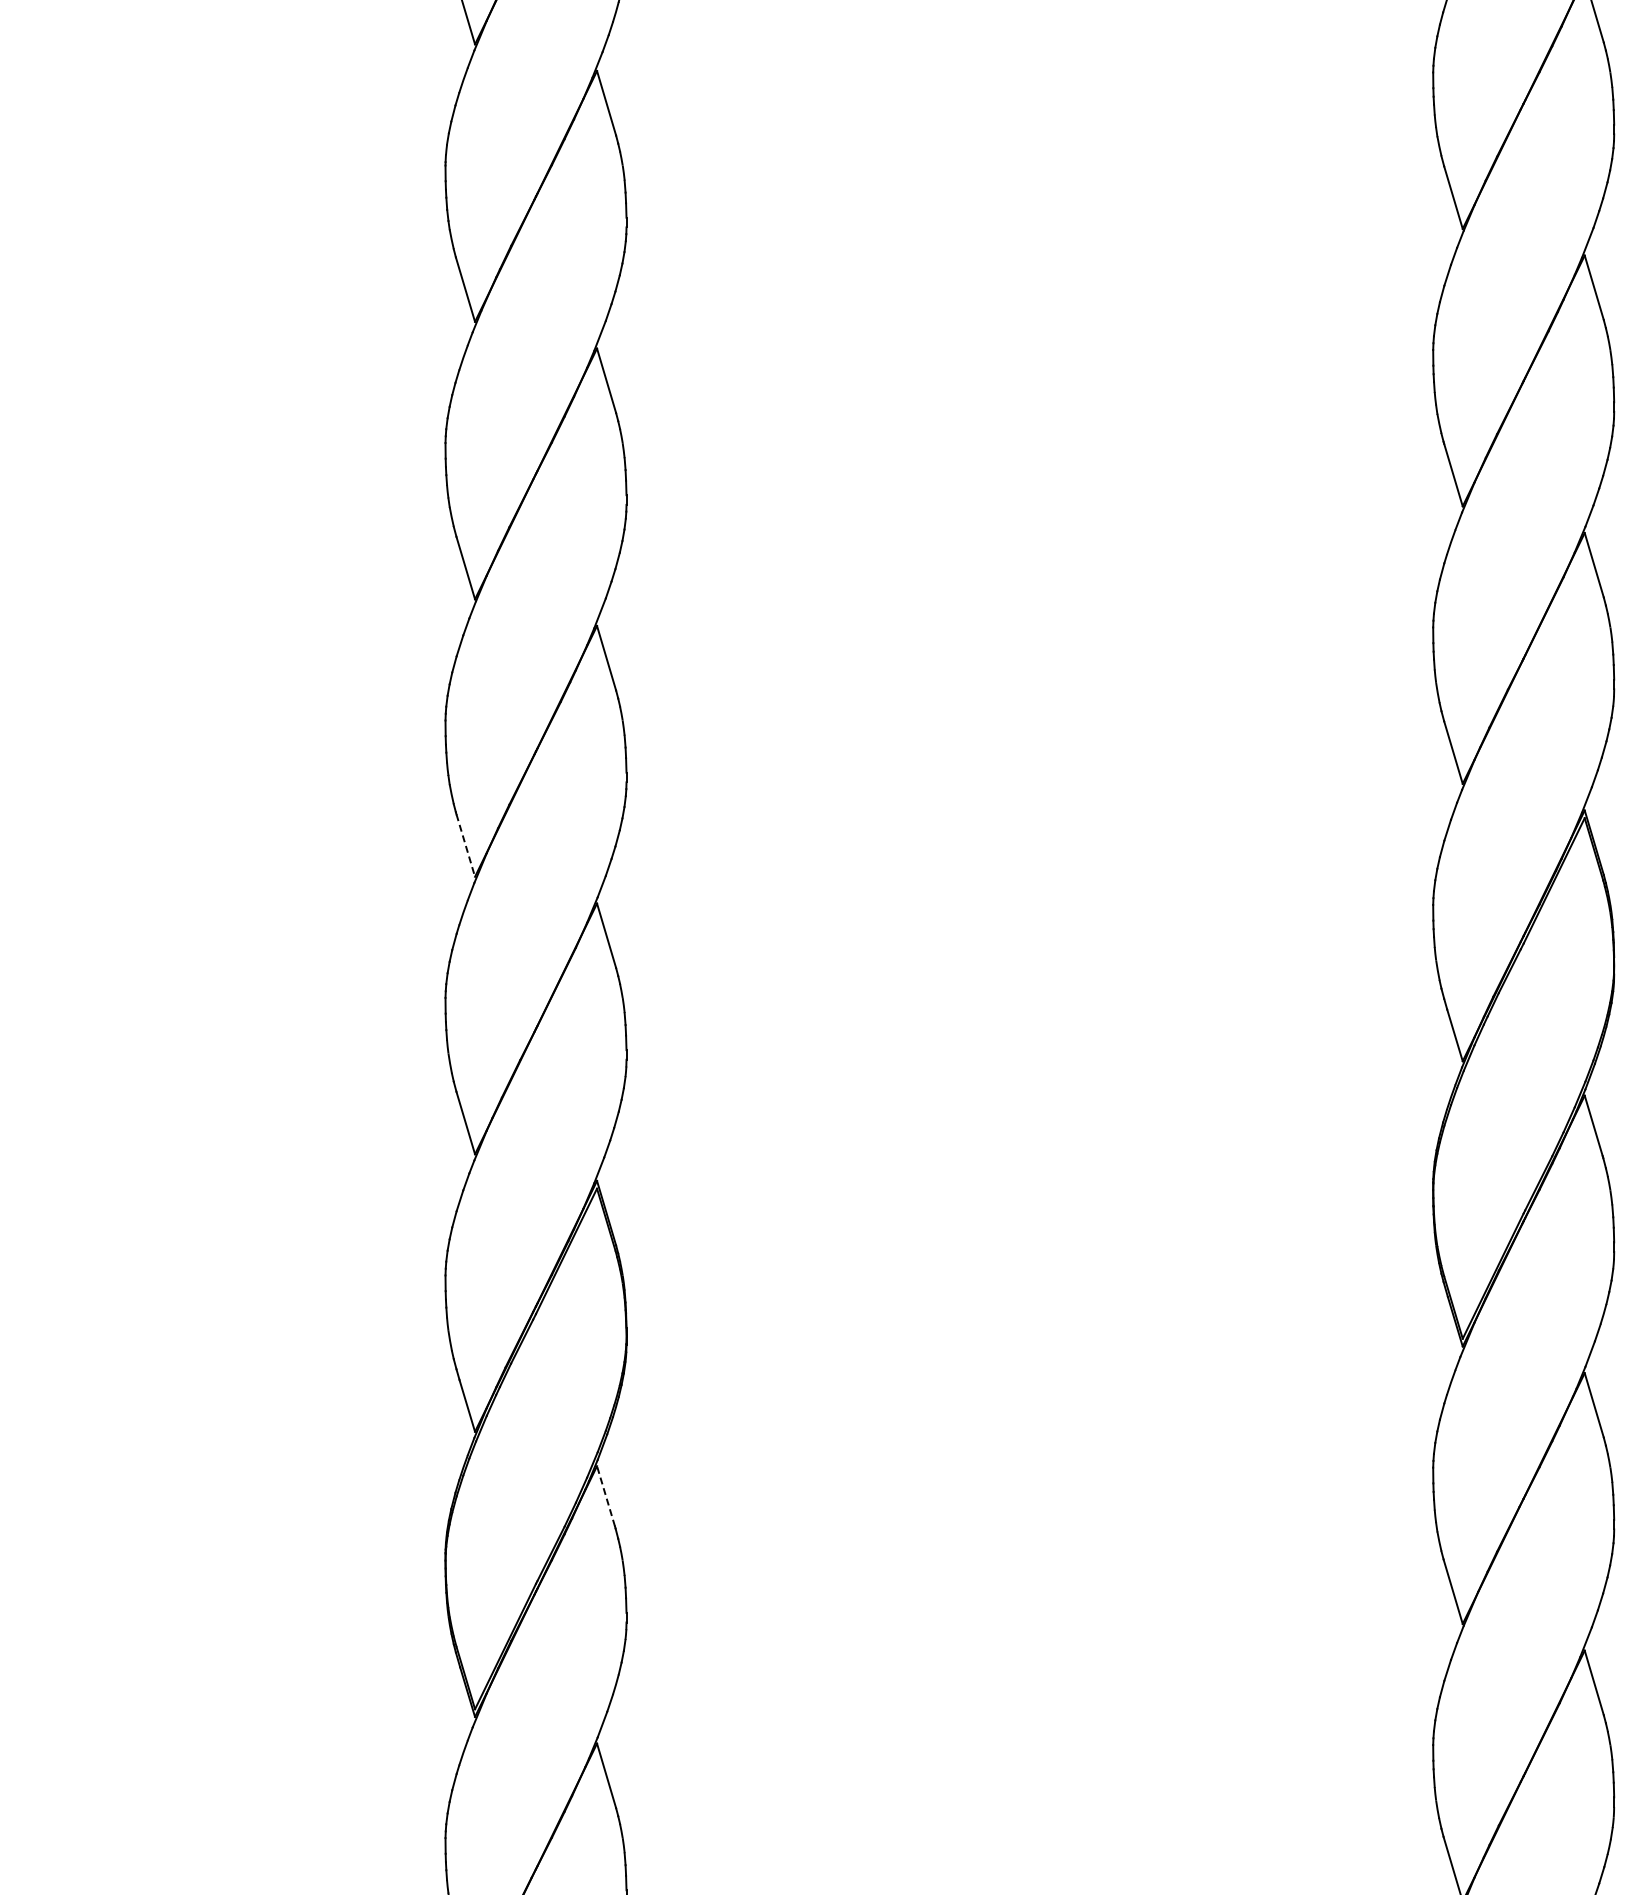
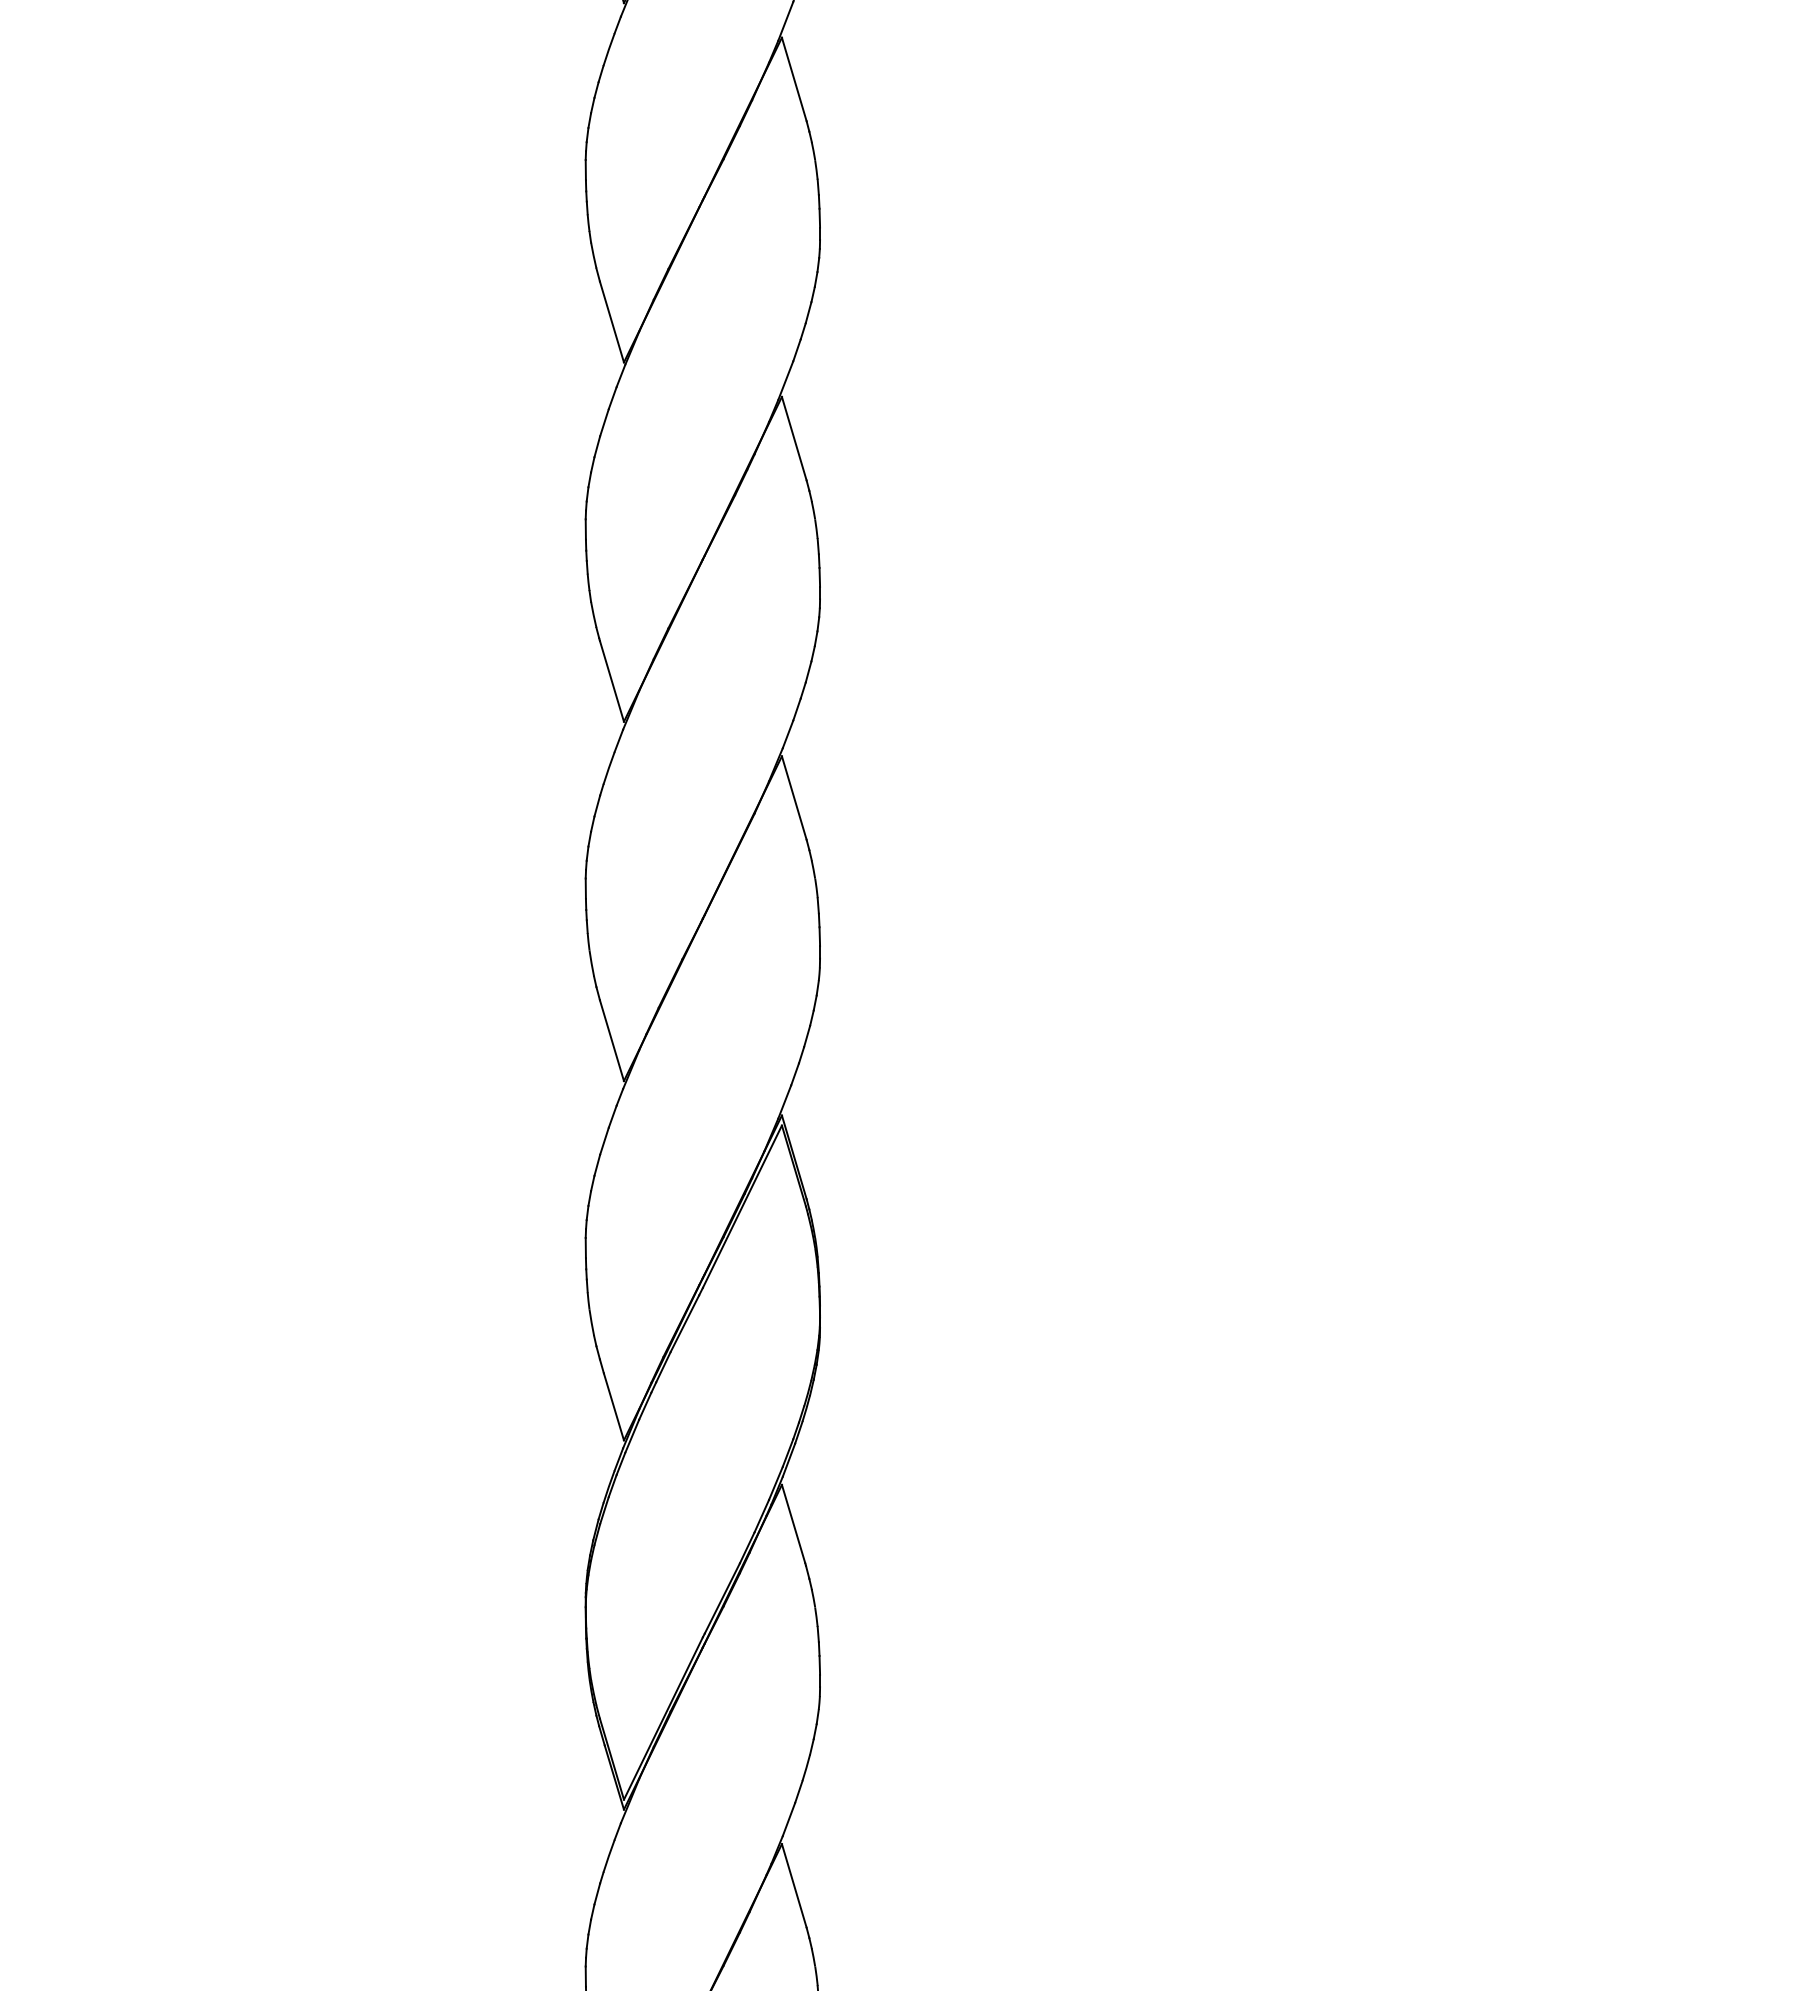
line: (465, 845) -> (611, 681), dashed -> solid
line: (605, 1495) -> (792, 1522), dashed -> solid

